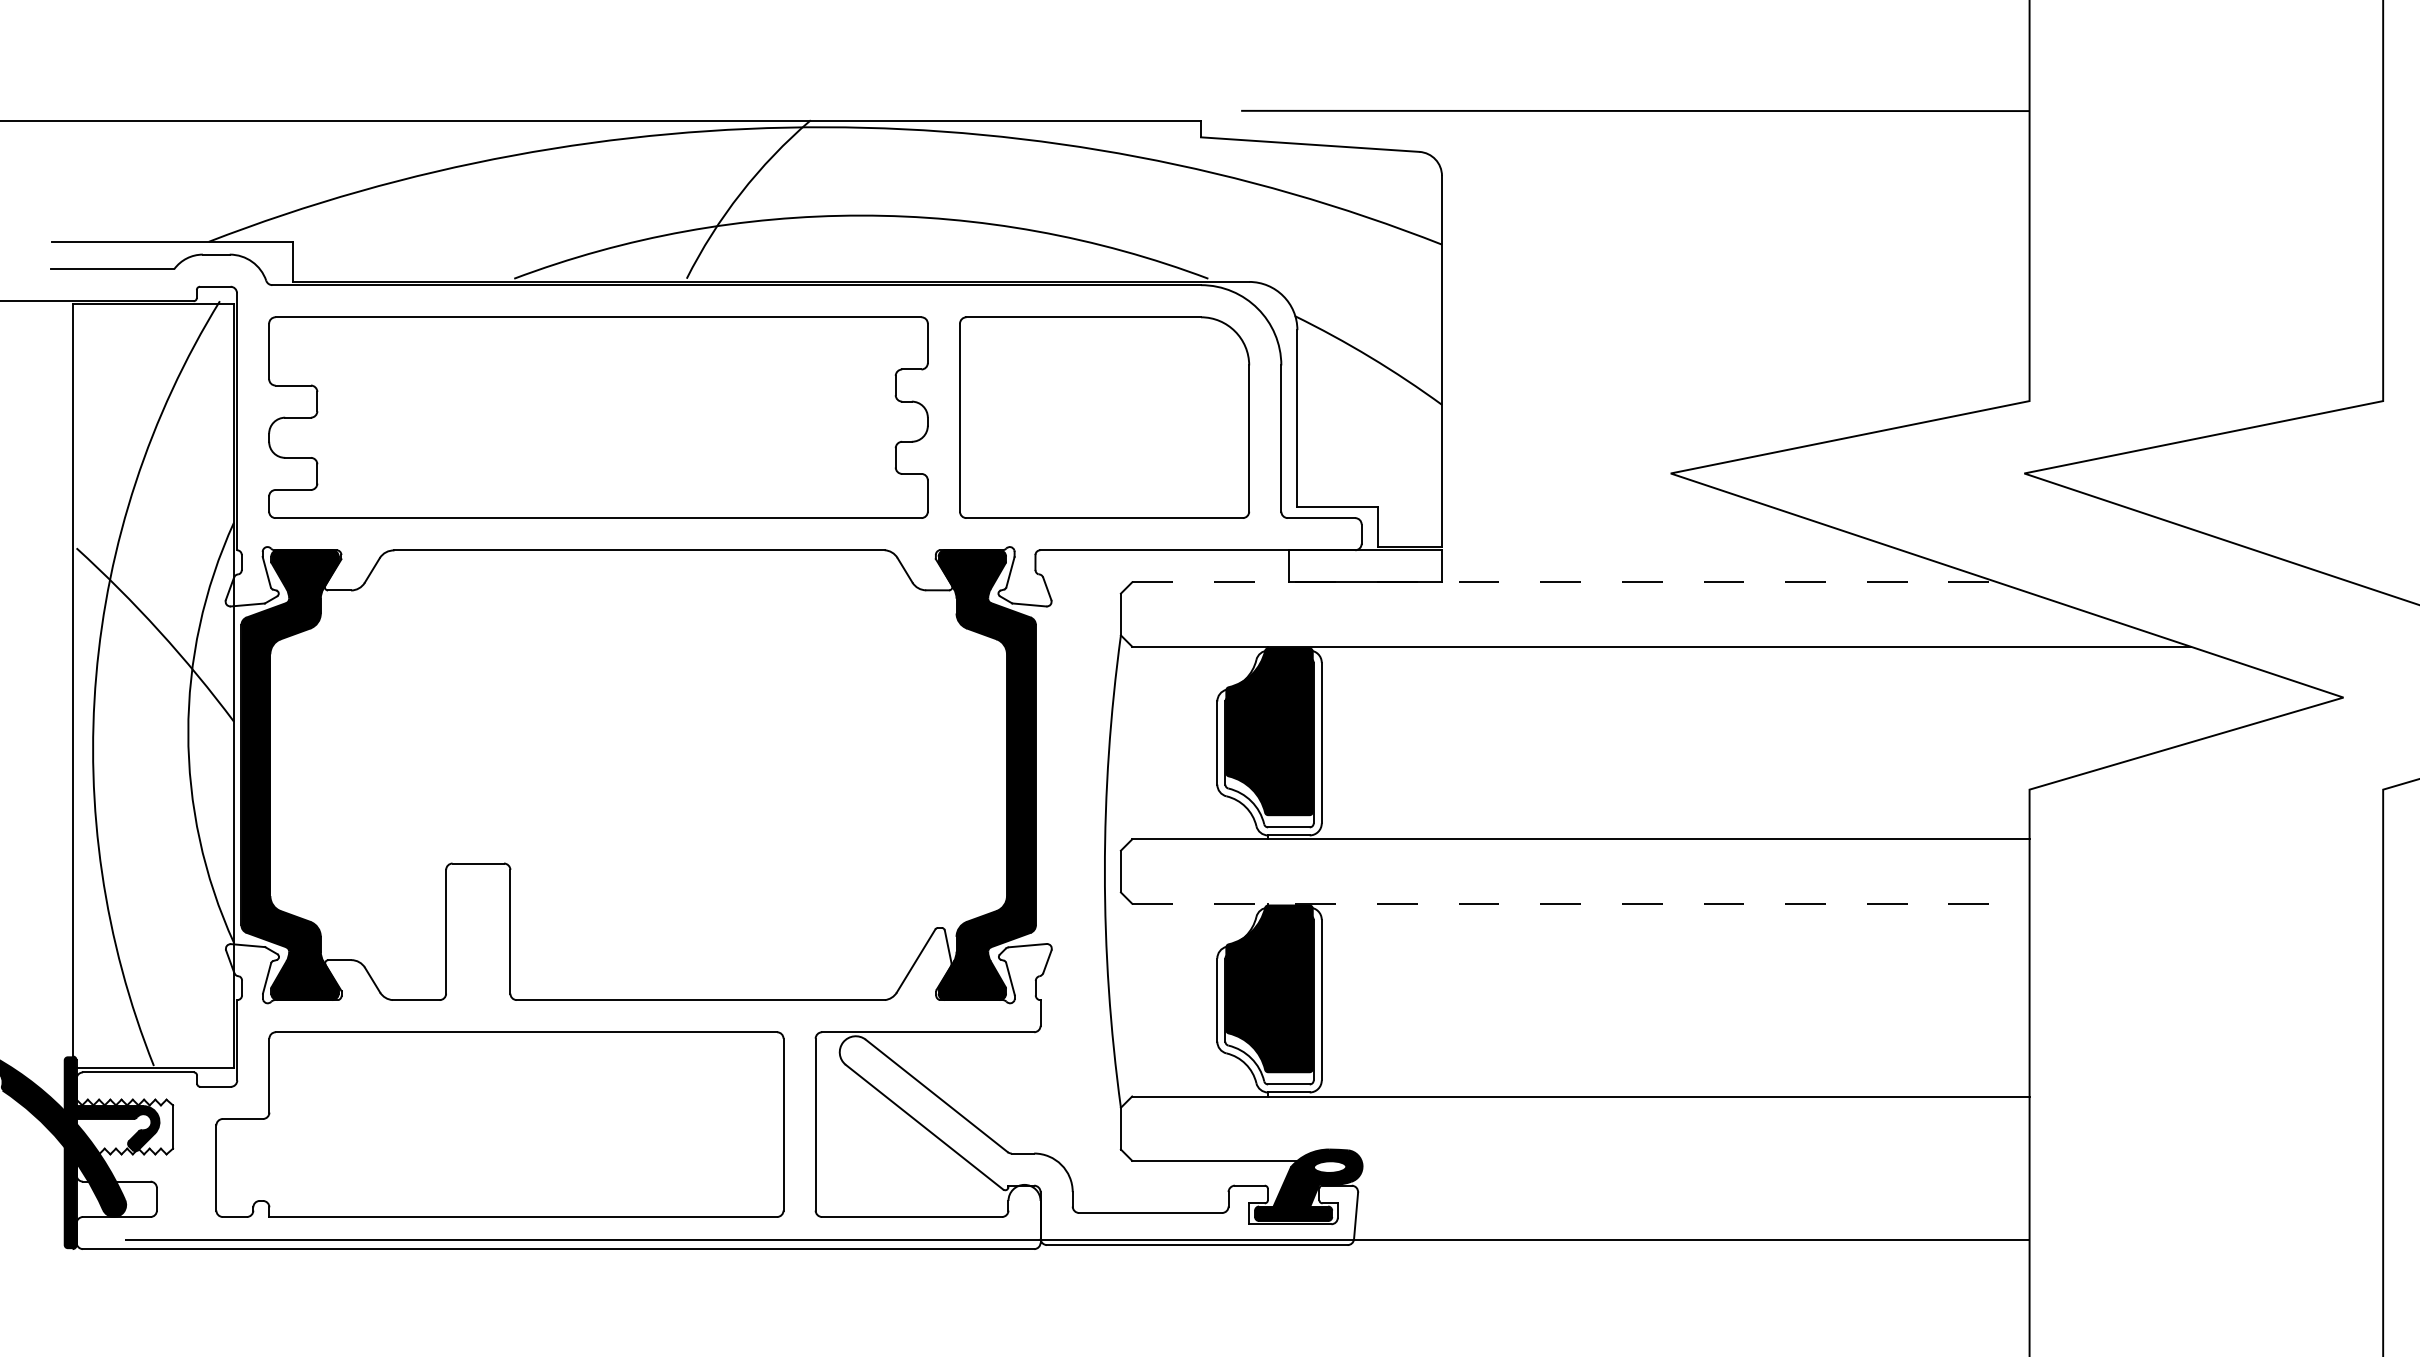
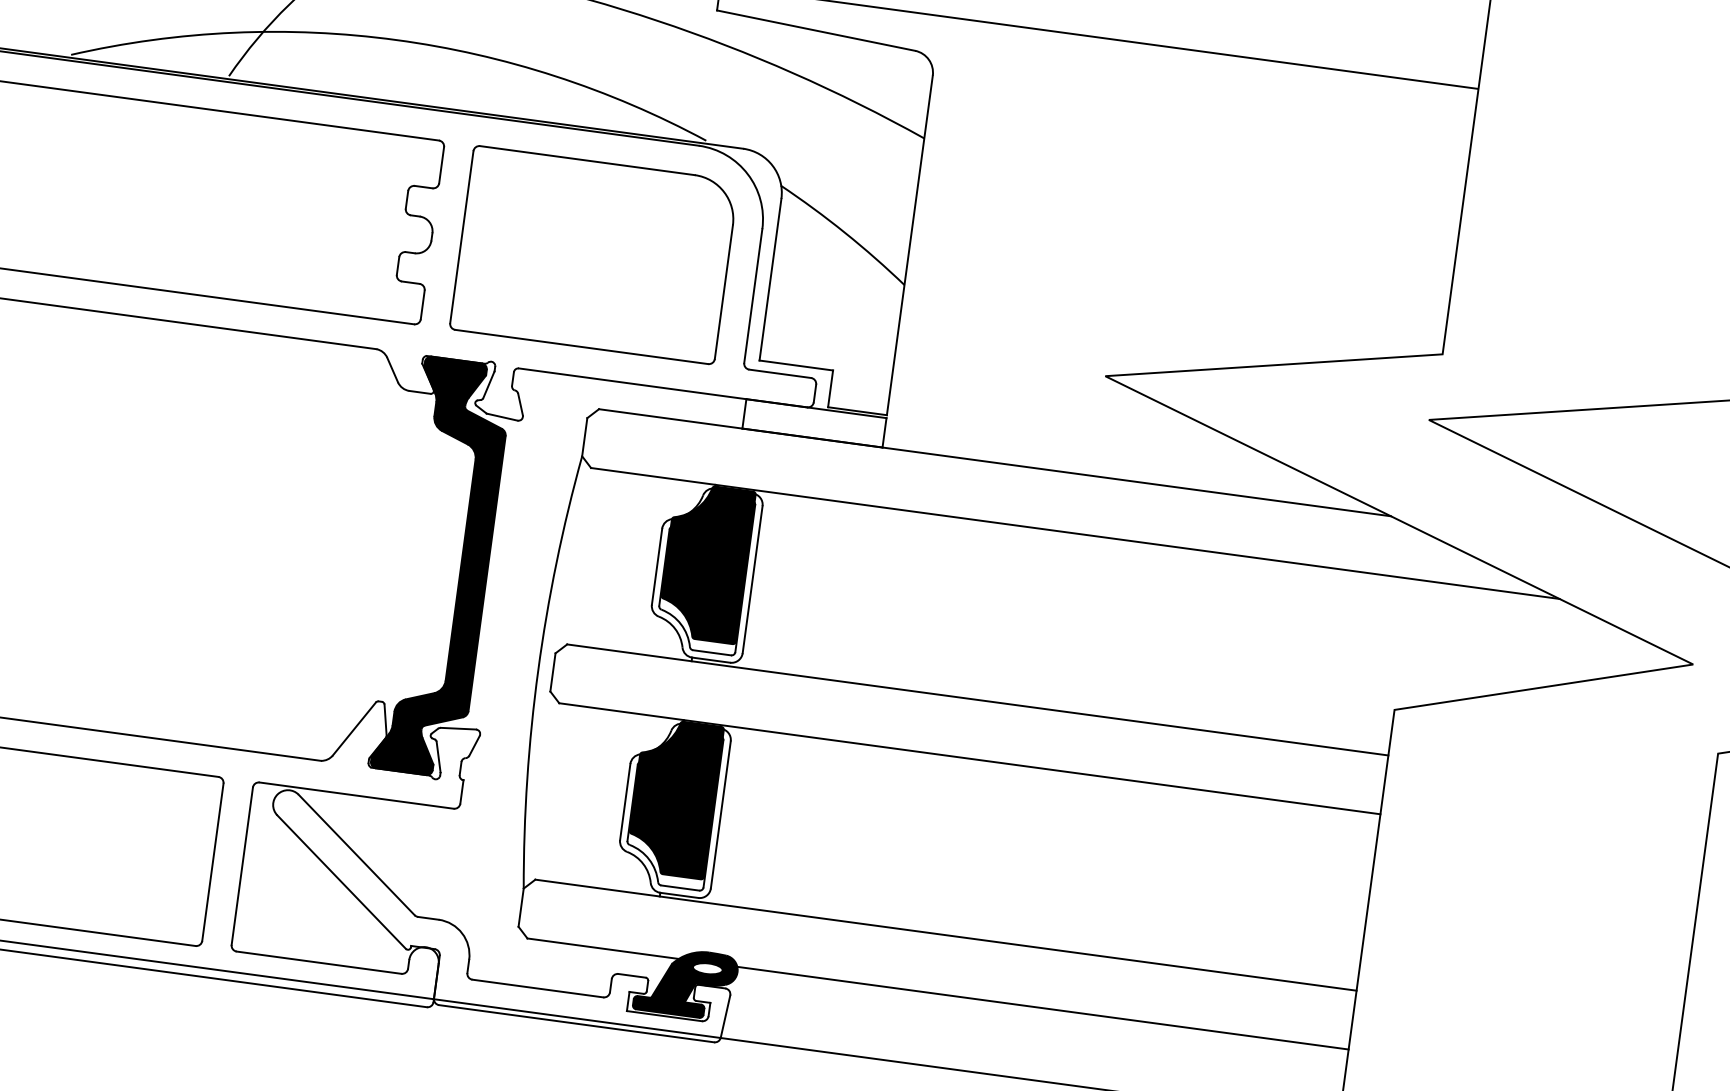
line: (1564, 582) -> (994, 462), dashed -> solid
line: (1580, 903) -> (969, 758), dashed -> solid
line: (1695, 1160) -> (1042, 1007), added

